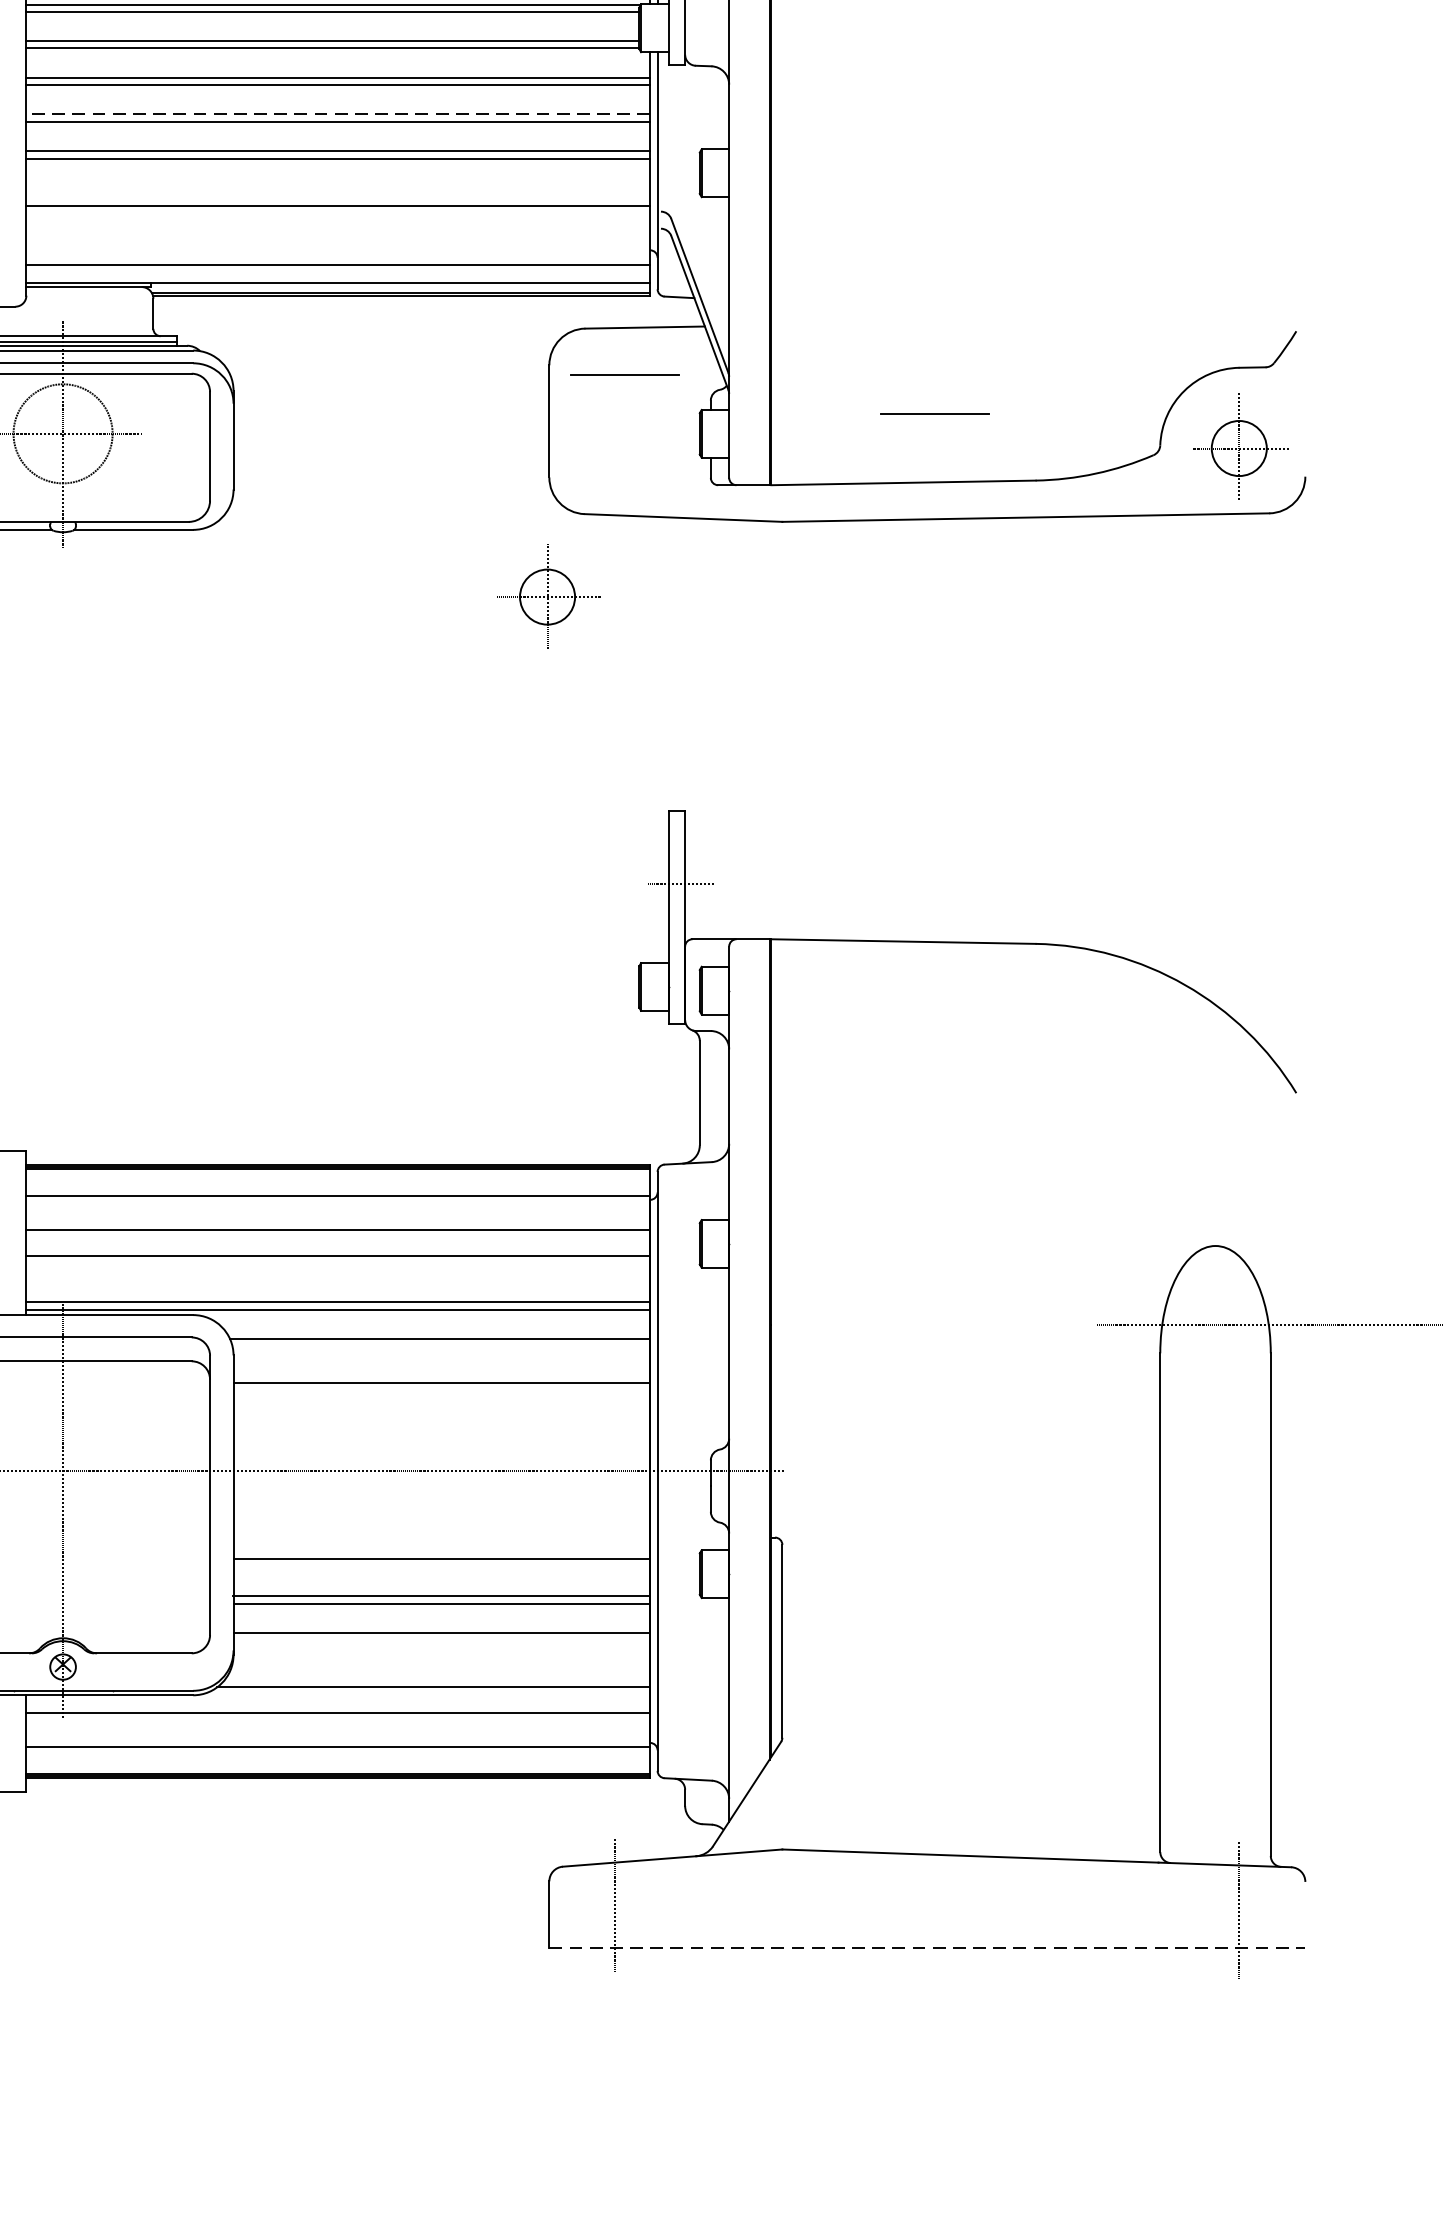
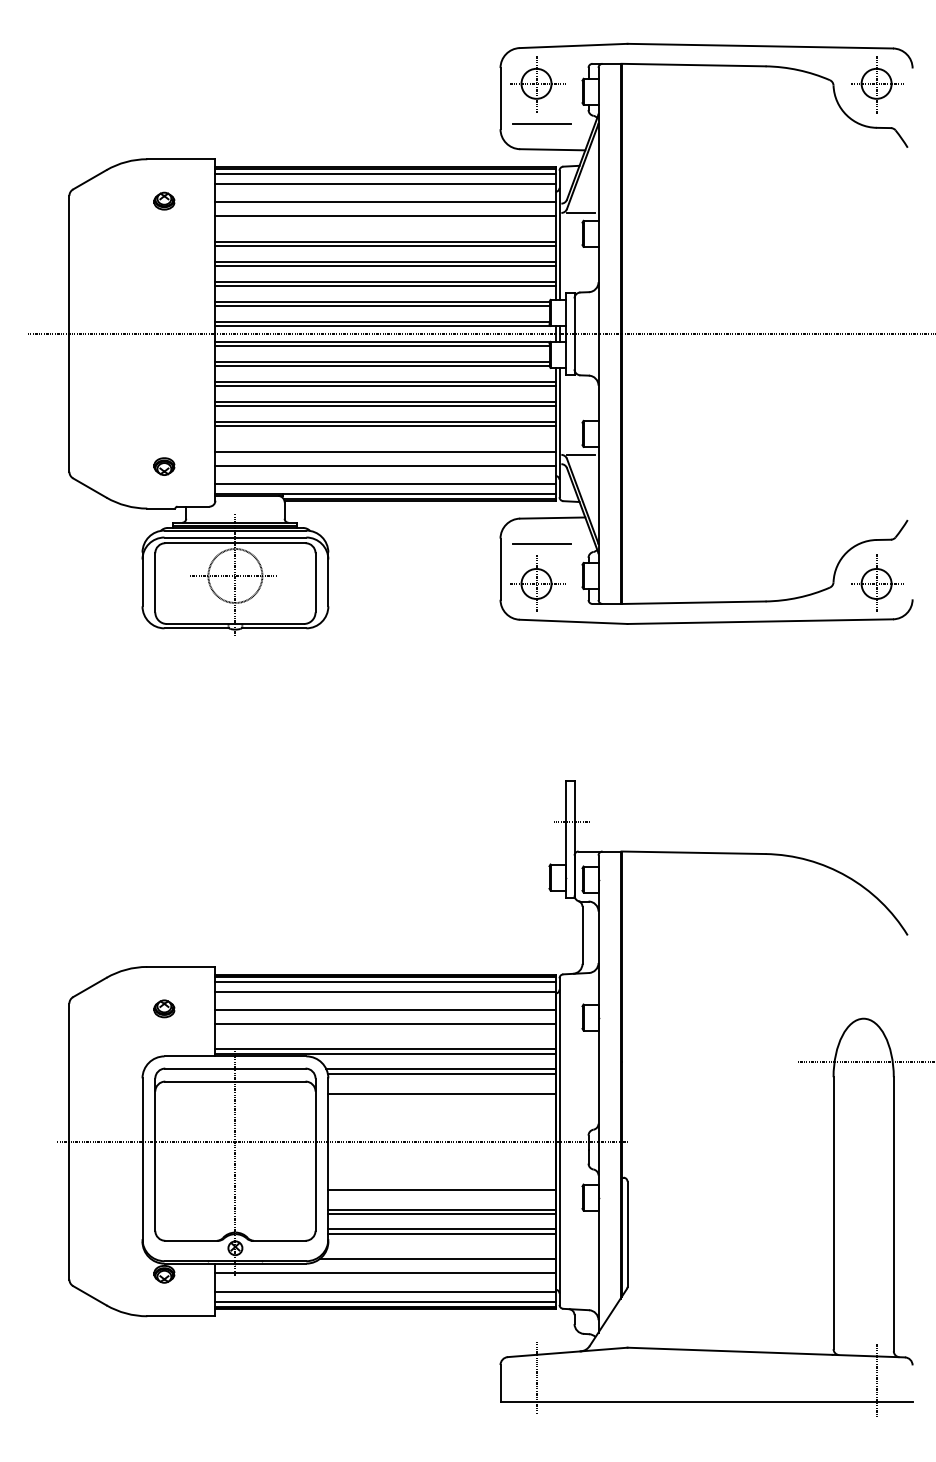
line: (336, 113) -> (384, 401), dashed -> solid
line: (696, 210) -> (580, 454), added
line: (338, 231) -> (385, 465), added
line: (934, 412) -> (710, 564), removed
part: (549, 596) -> (537, 583), moved
line: (338, 1177) -> (385, 981), added
line: (441, 1346) -> (441, 1073), added
line: (441, 1639) -> (441, 1233), added
line: (338, 1764) -> (385, 1301), added
line: (929, 1948) -> (707, 1401), dashed -> solid

